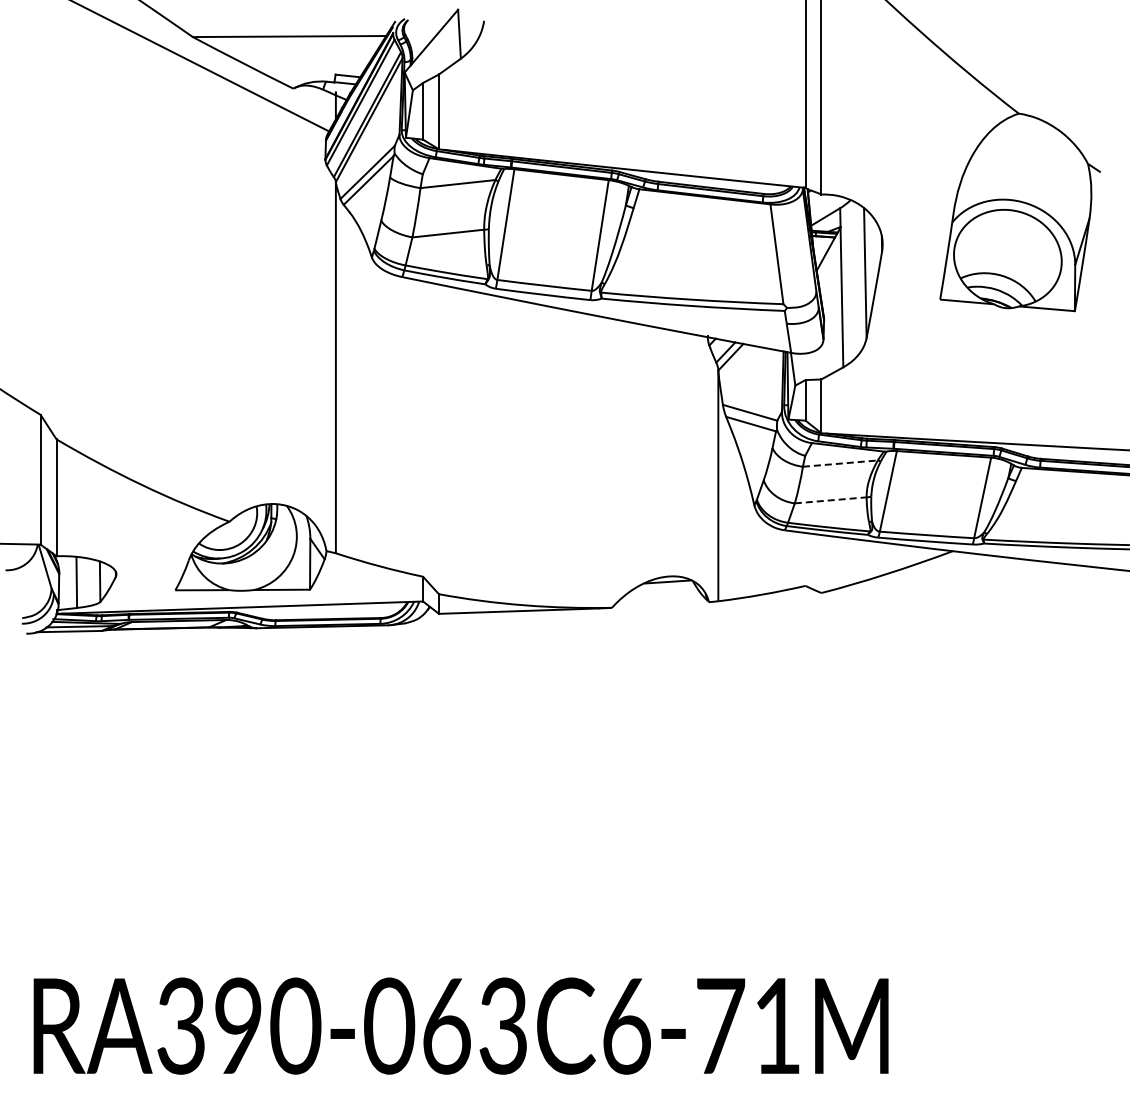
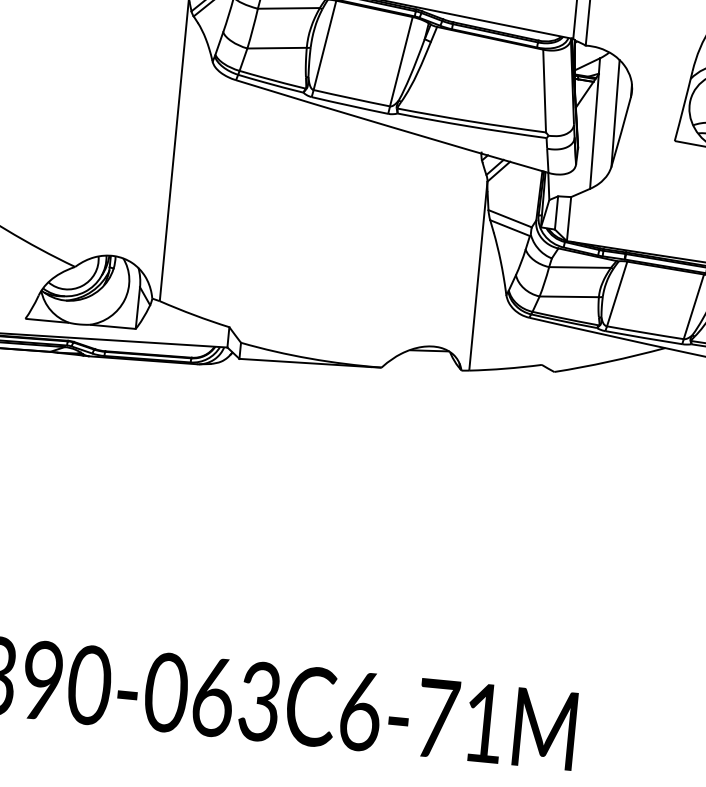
line: (840, 463) -> (580, 267), dashed -> solid
line: (830, 500) -> (569, 296), dashed -> solid

